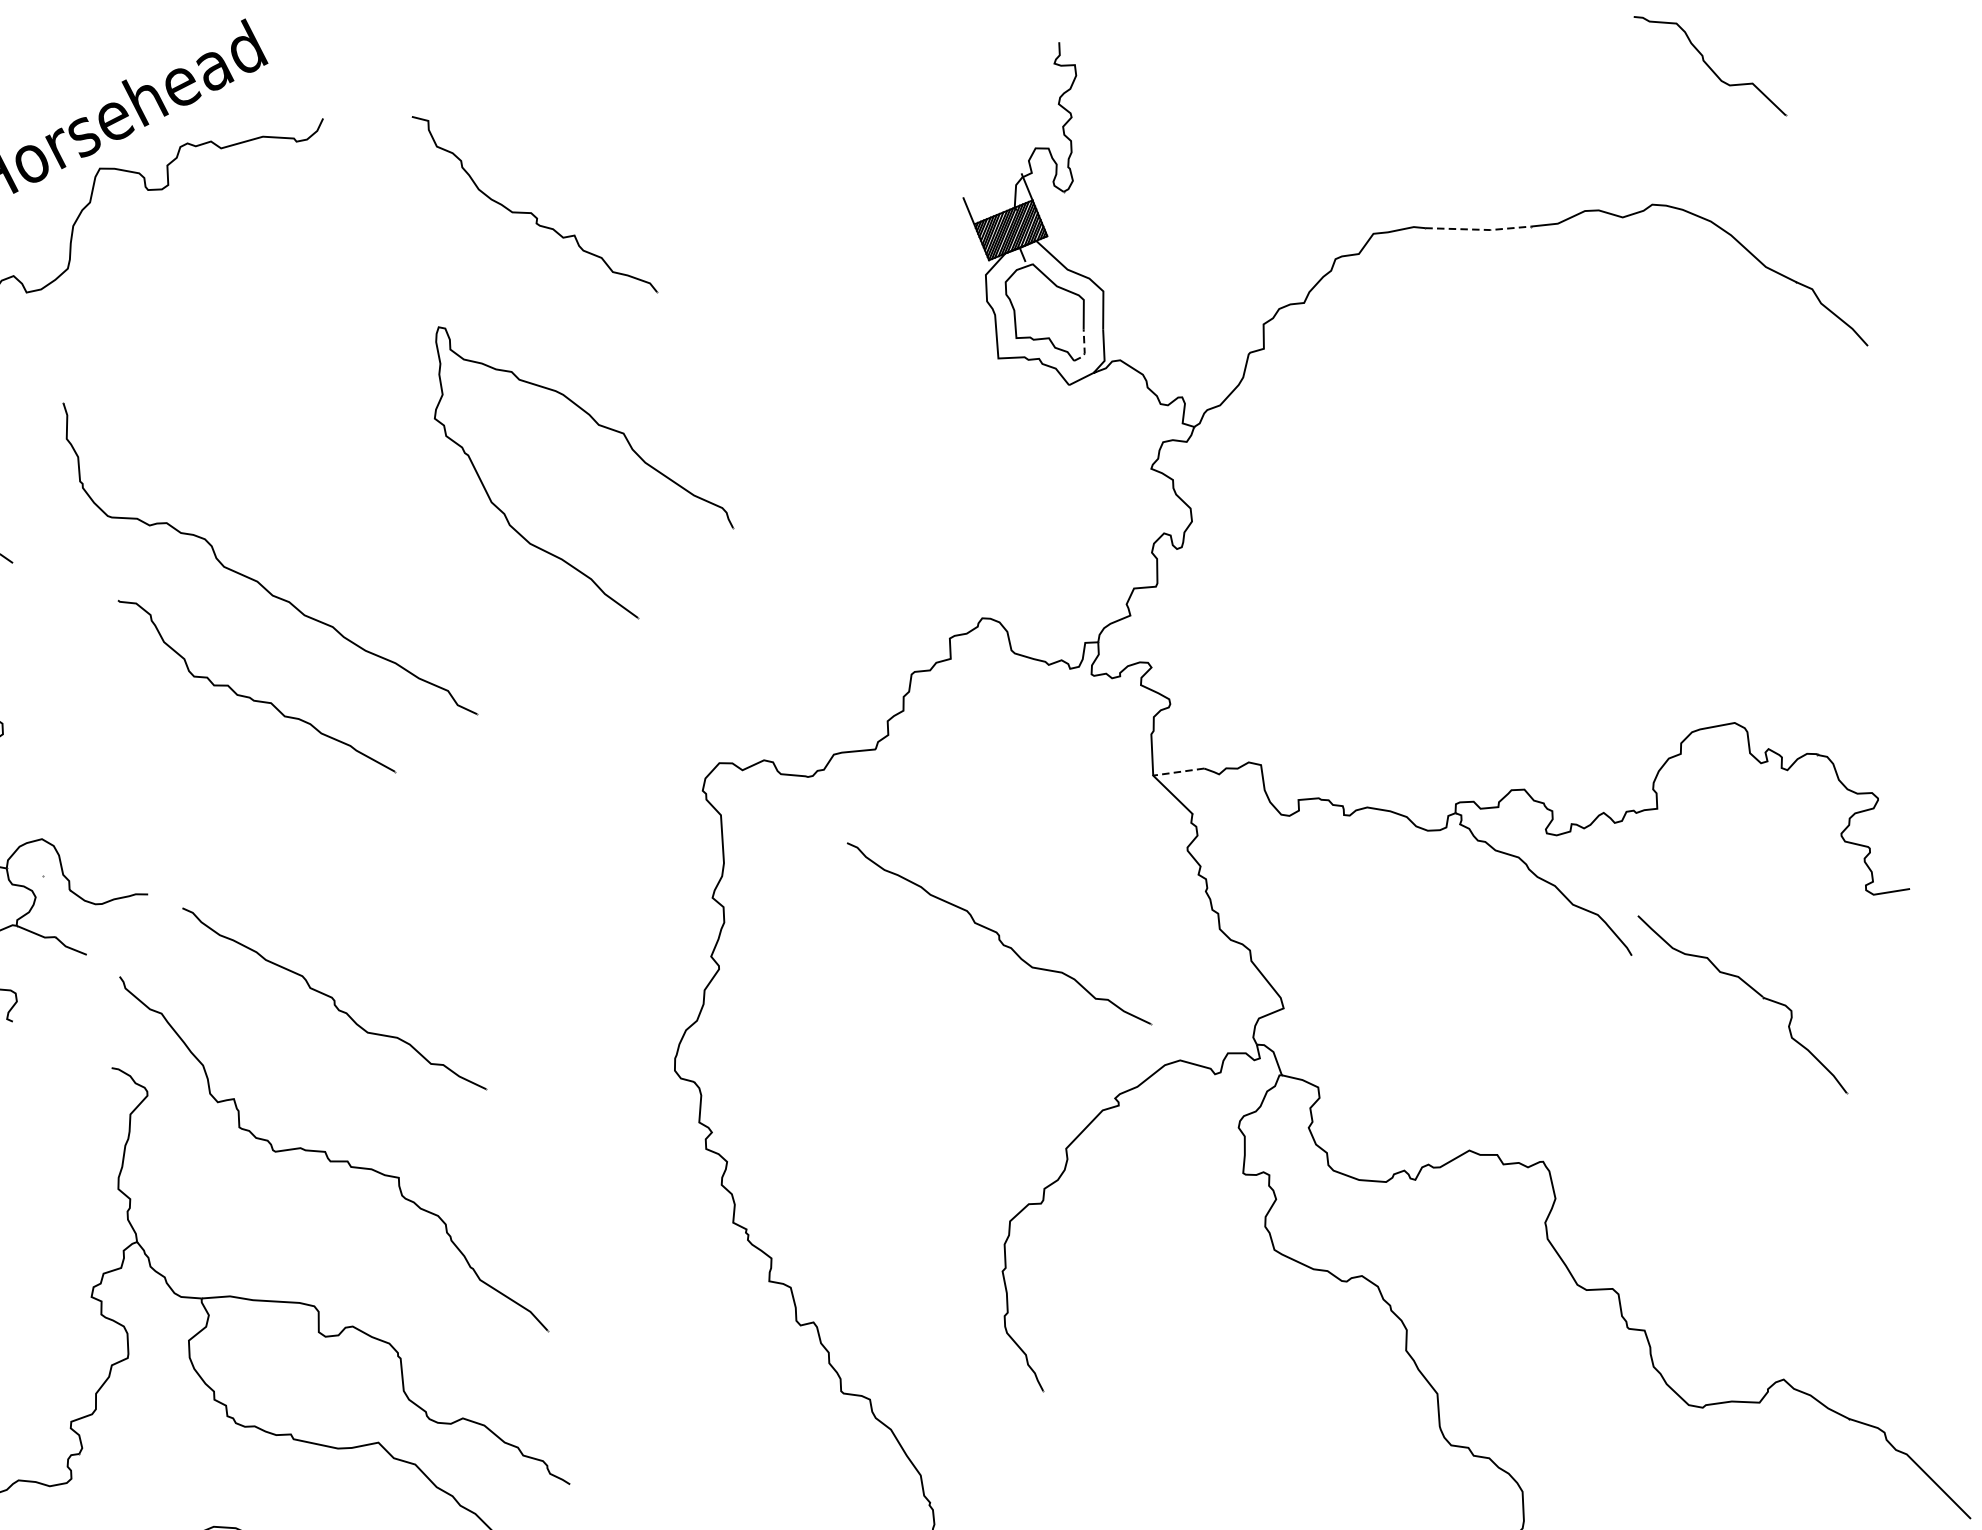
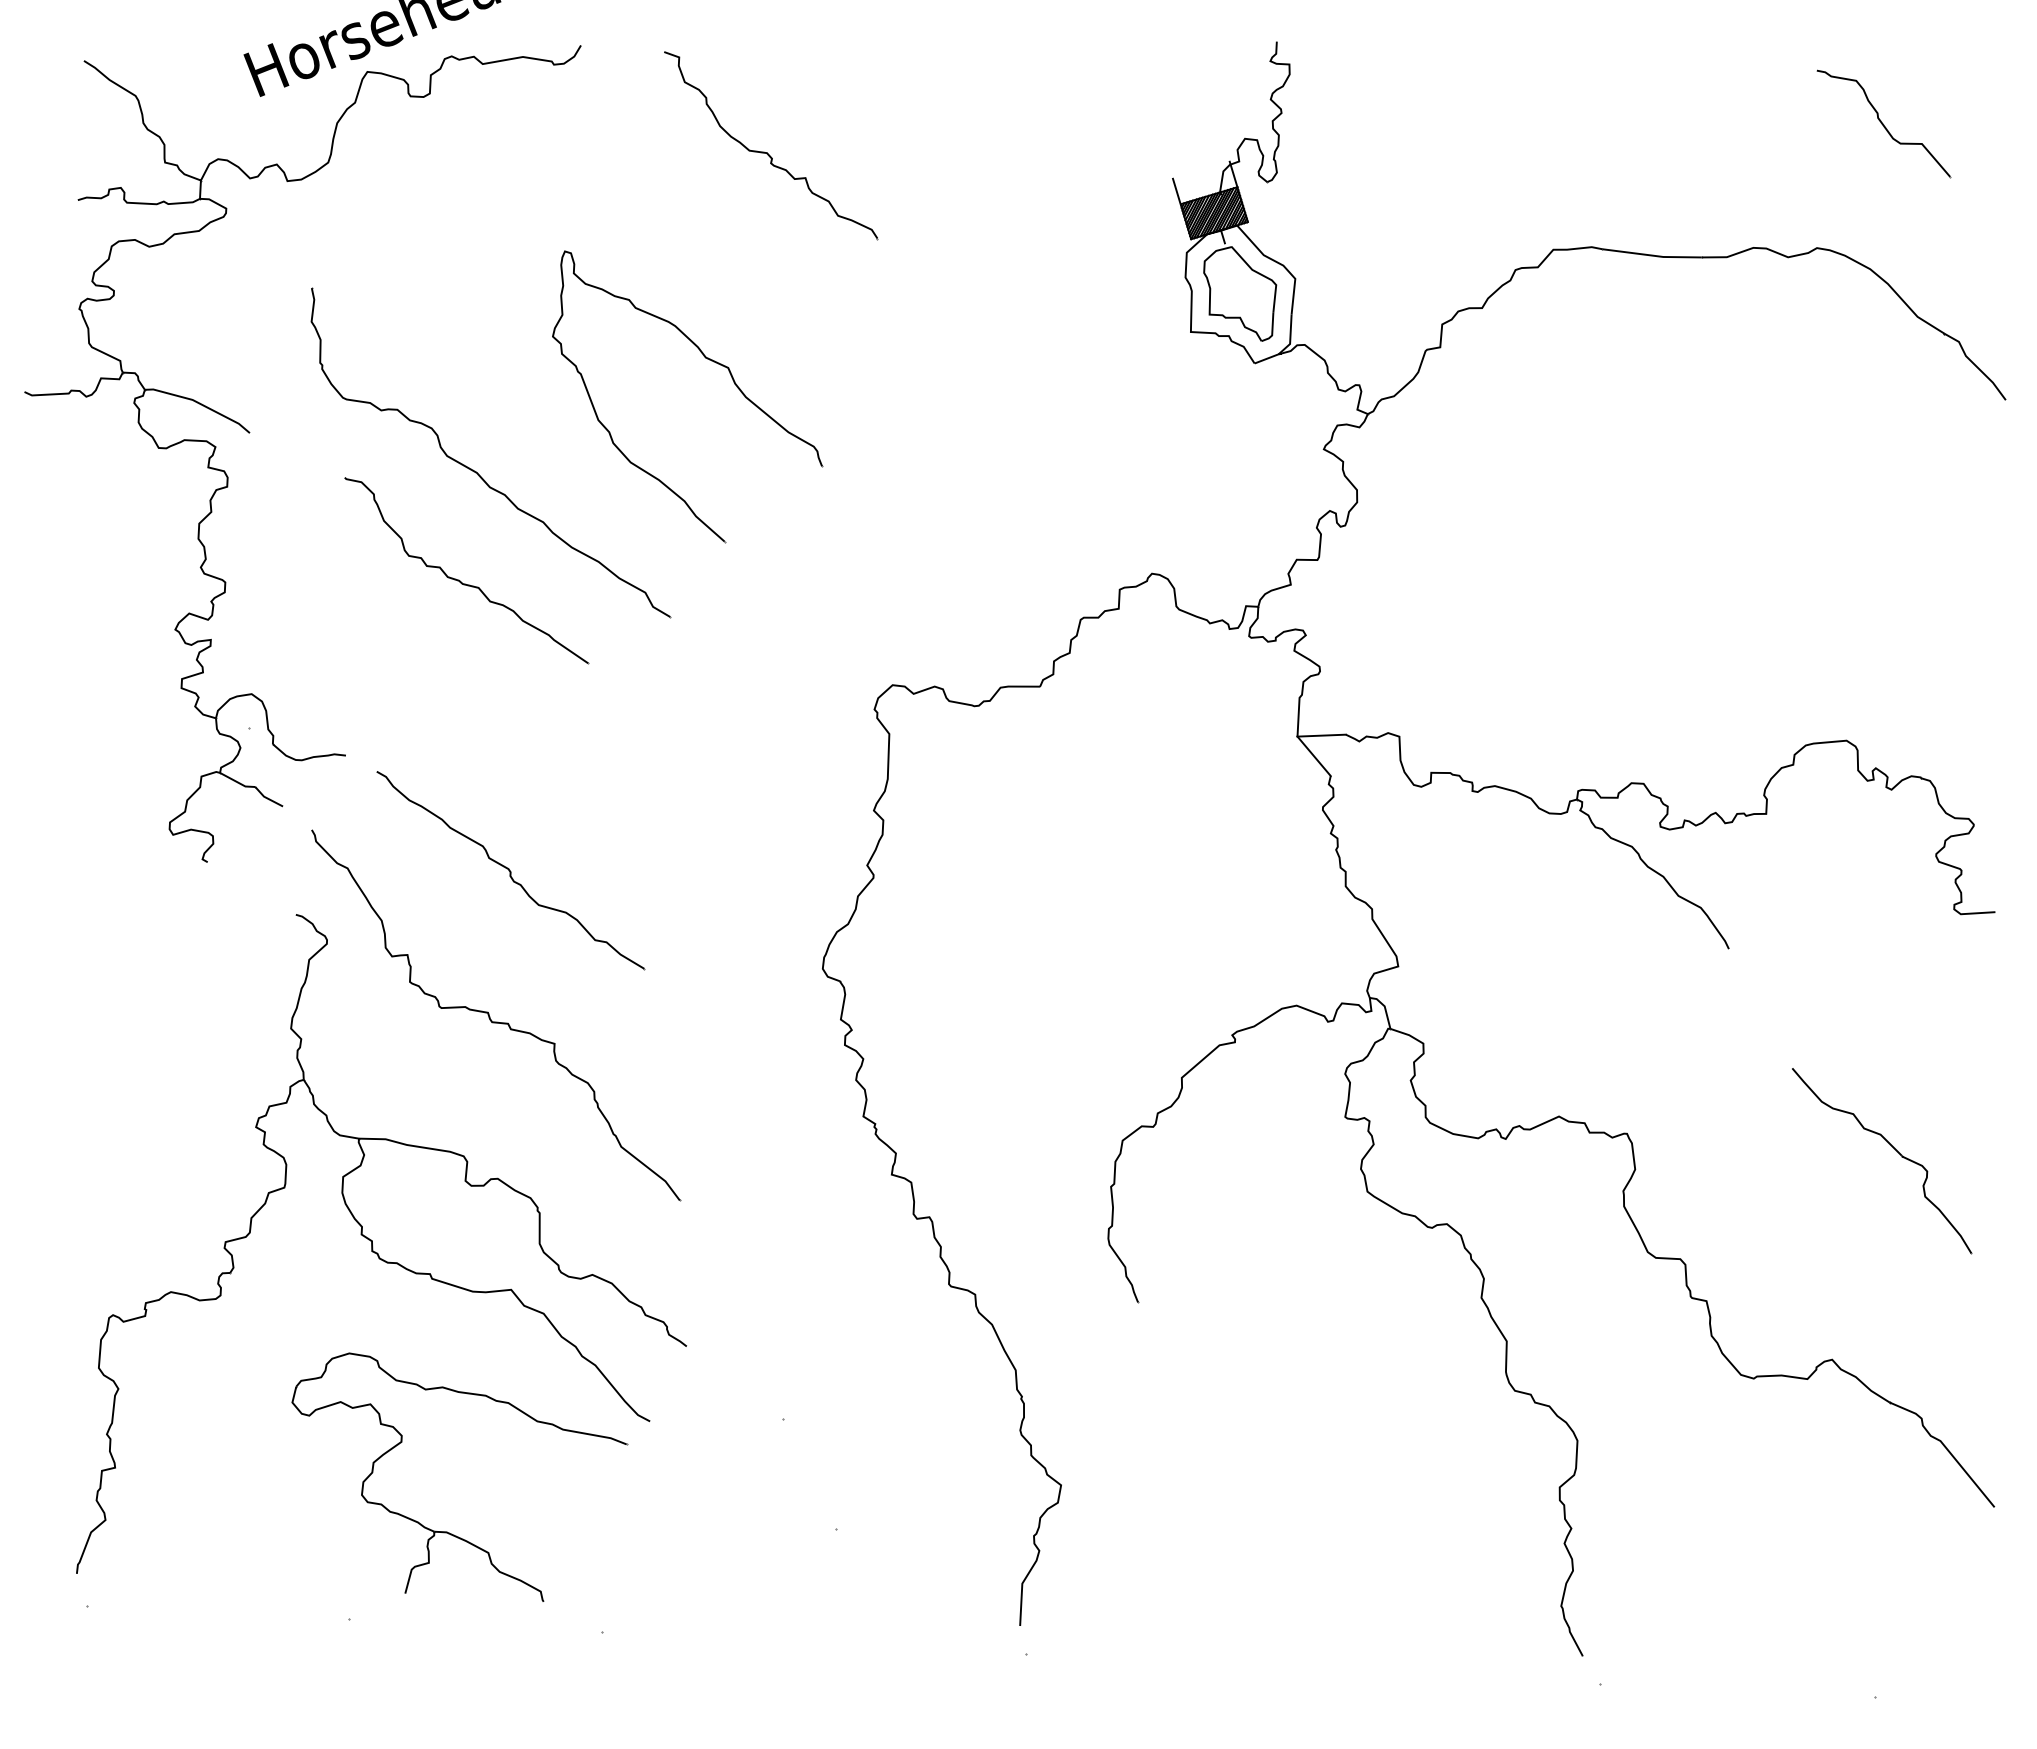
line: (1478, 229) -> (1652, 255), dashed -> solid
line: (1084, 349) -> (1272, 331), dashed -> solid
part: (598, 425) -> (705, 358), moved
line: (1178, 771) -> (1321, 735), dashed -> solid
part: (998, 933) -> (1138, 870), removed
part: (1754, 991) -> (1894, 1149), moved

